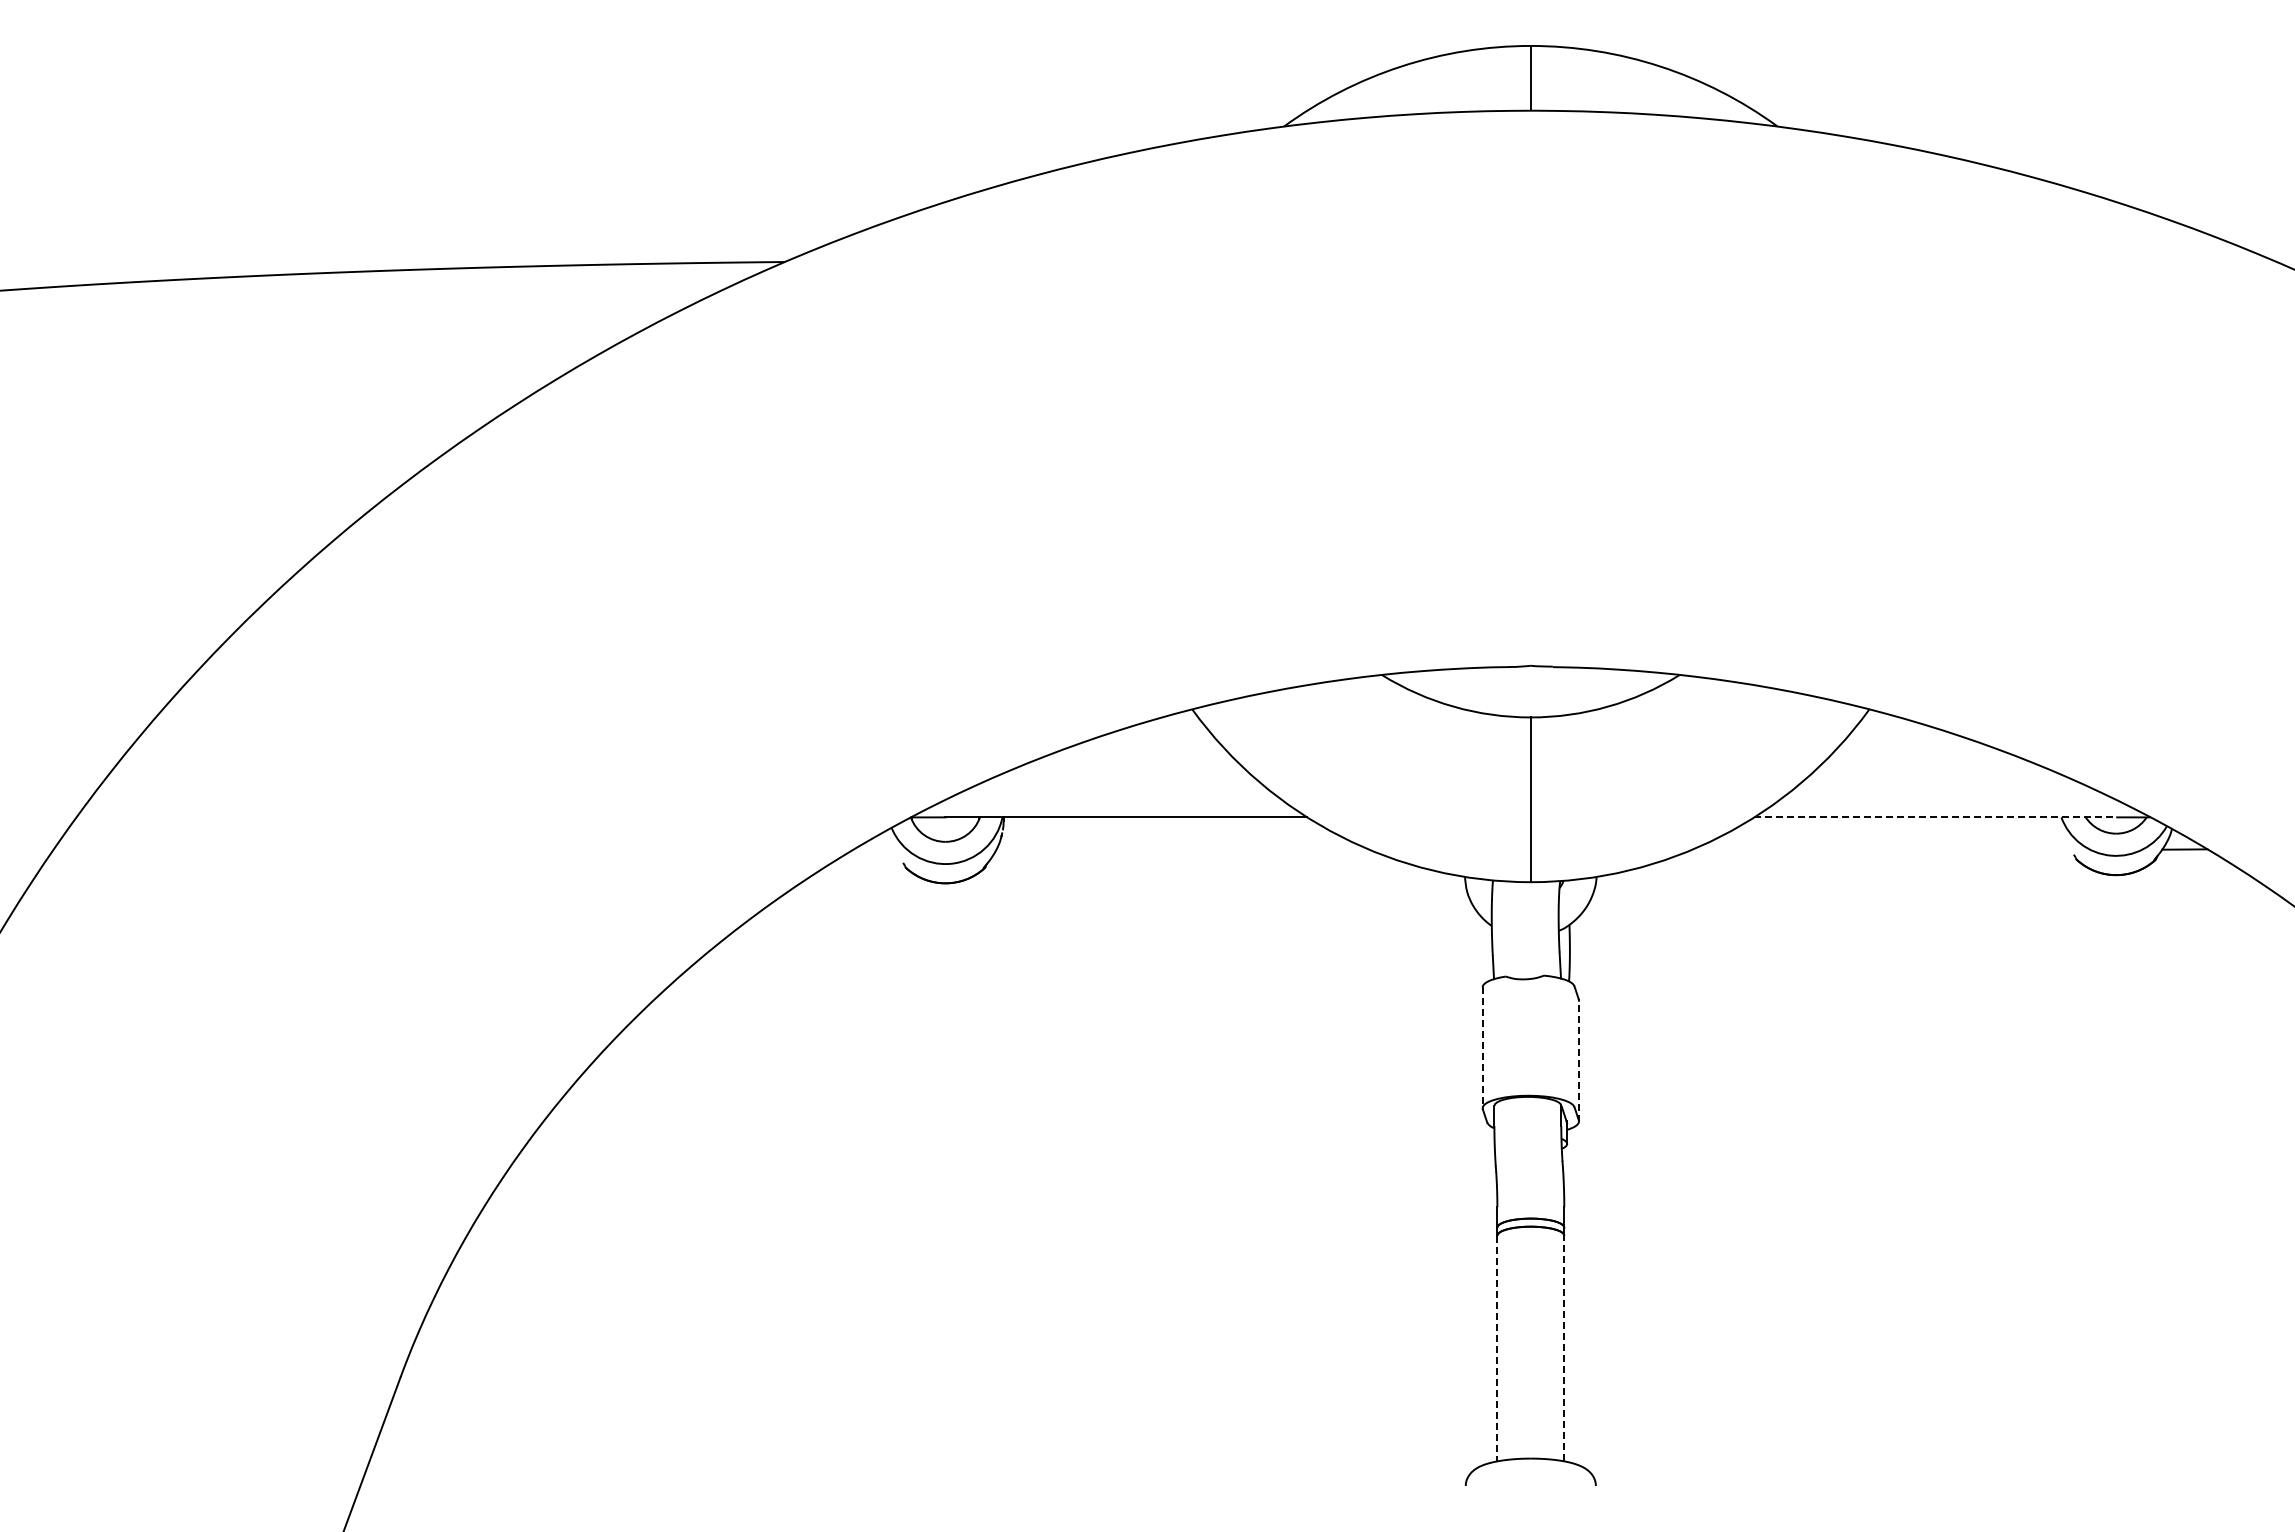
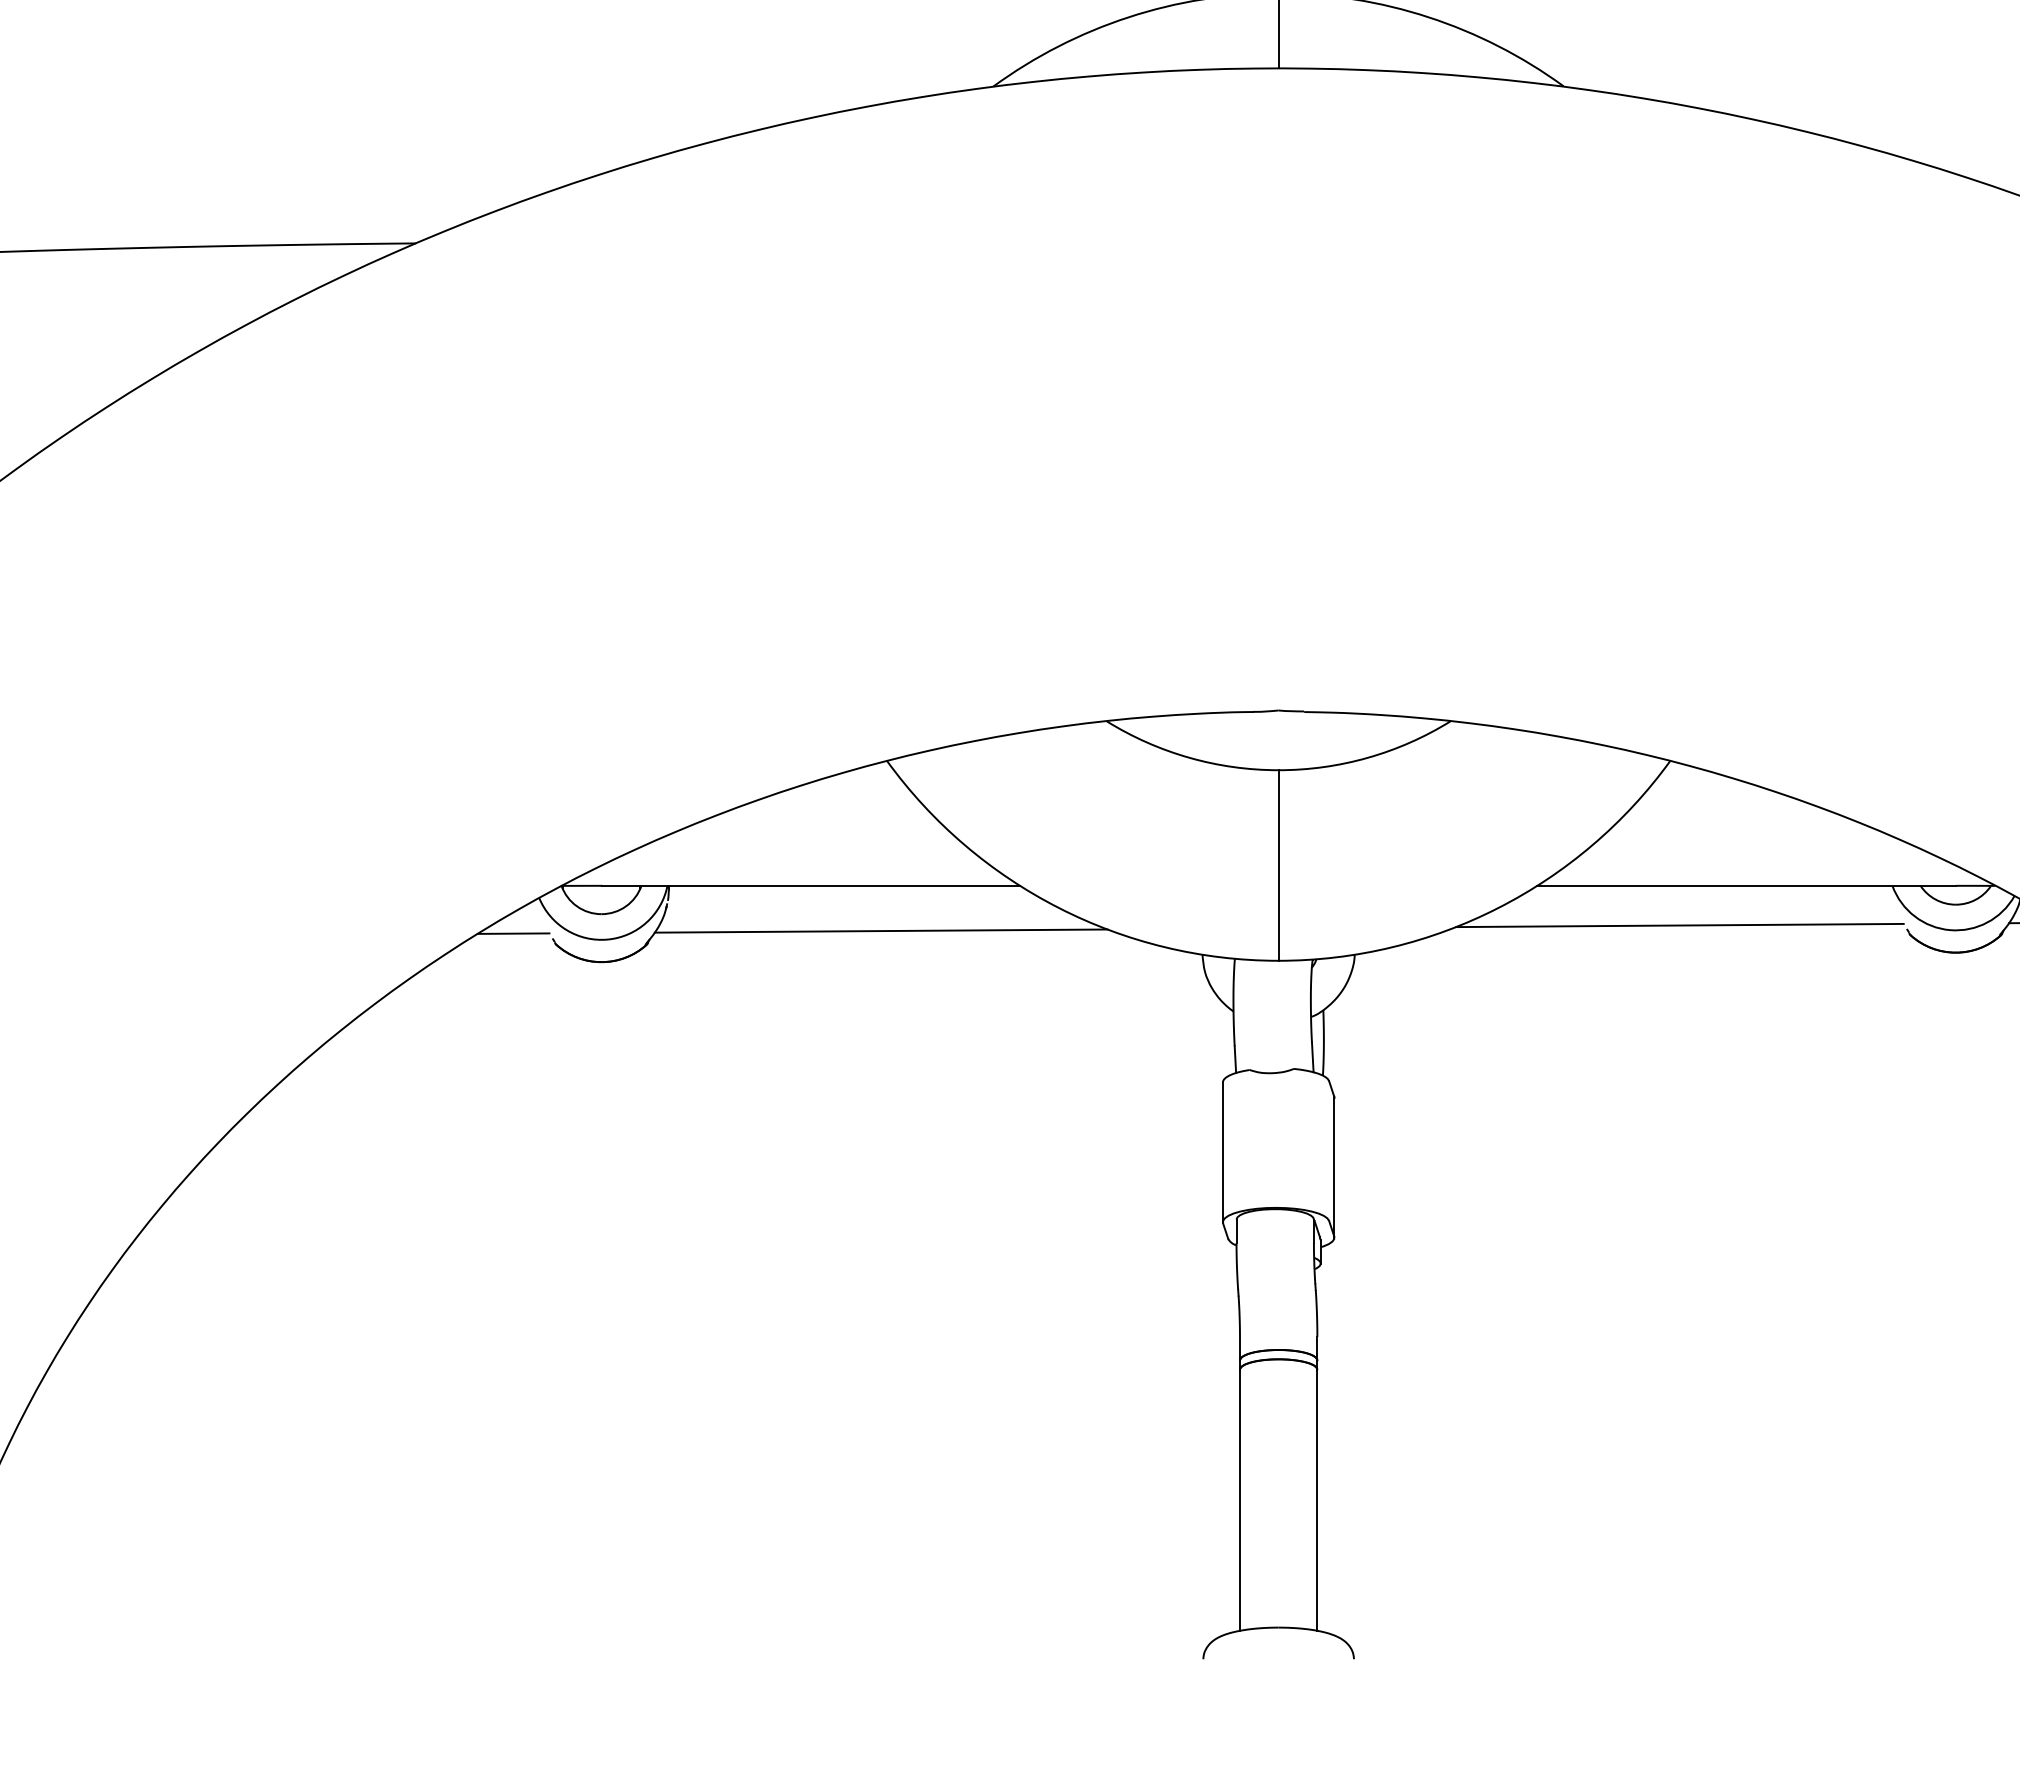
line: (1935, 817) -> (1746, 885), dashed -> solid
line: (1877, 851) -> (1679, 925), added
line: (1186, 856) -> (880, 931), added
line: (869, 858) -> (513, 933), added
line: (1482, 1048) -> (1222, 1153), dashed -> solid
line: (1579, 1060) -> (1334, 1167), dashed -> solid
line: (1497, 1348) -> (1240, 1500), dashed -> solid
line: (1564, 1348) -> (1317, 1500), dashed -> solid

